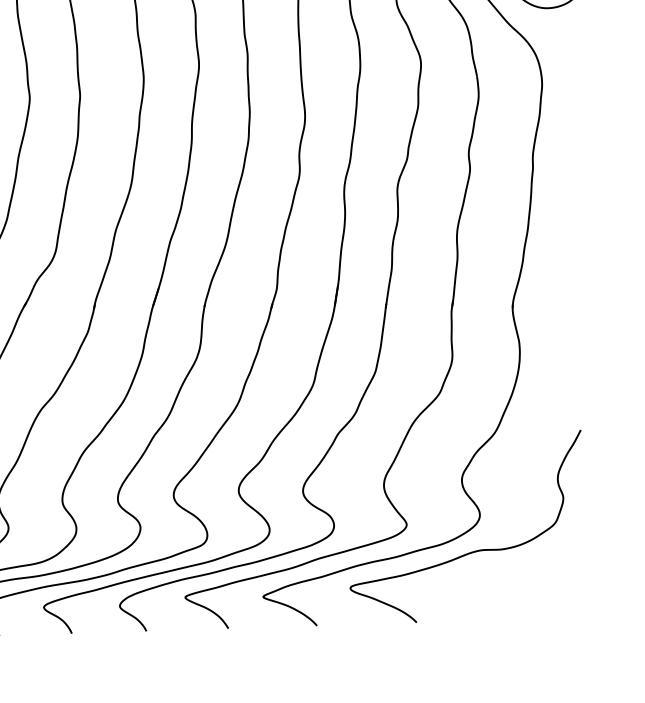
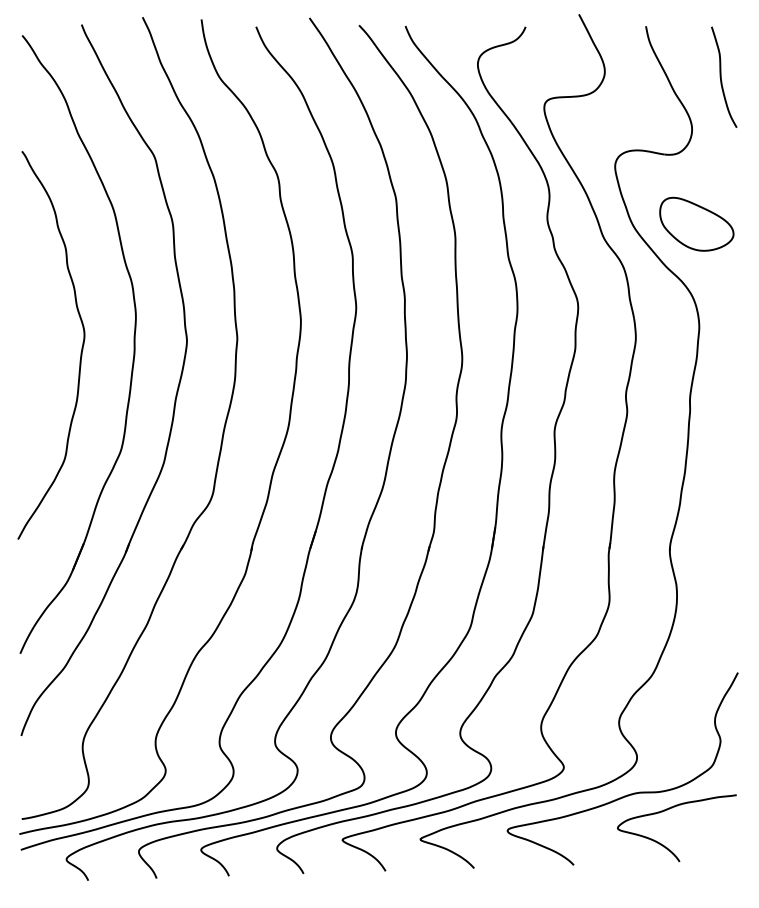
curve: (510, 567) -> (667, 810), added

